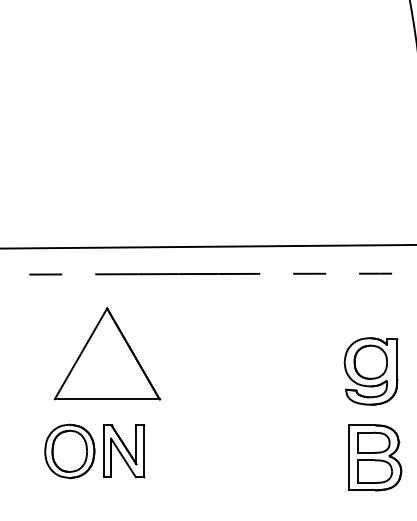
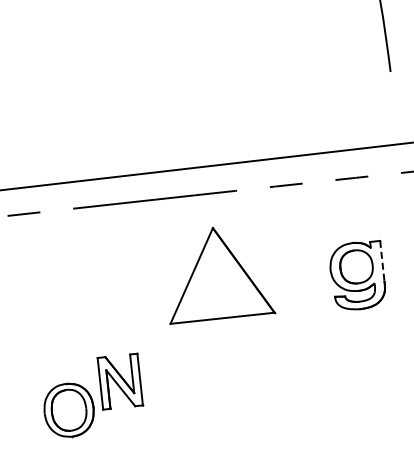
part: (107, 353) -> (218, 272), moved
line: (397, 359) -> (382, 261), solid -> dashed
part: (69, 451) -> (68, 410), moved
part: (375, 457) -> (371, 361), removed

